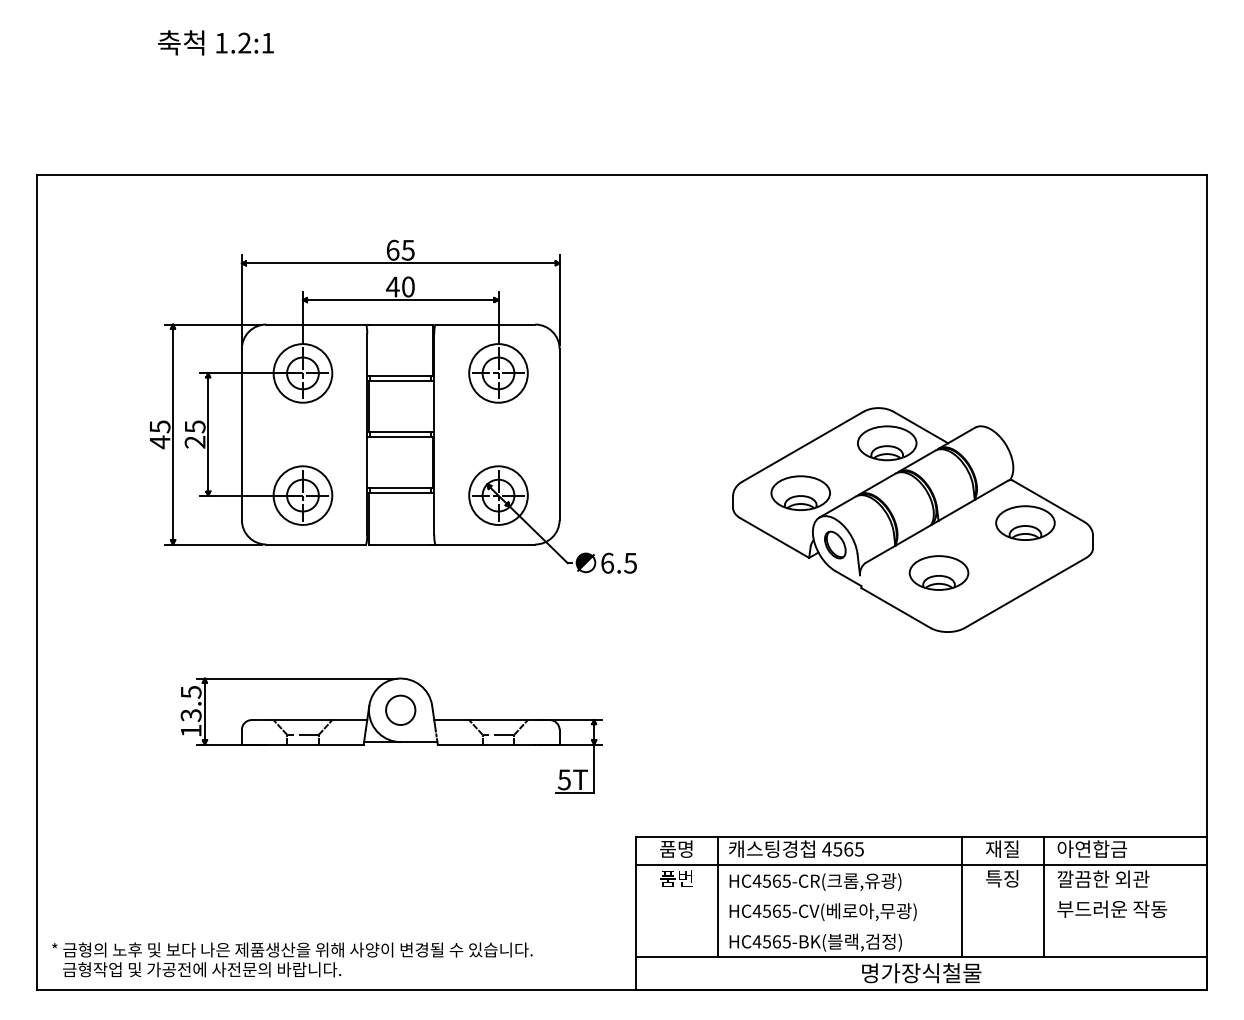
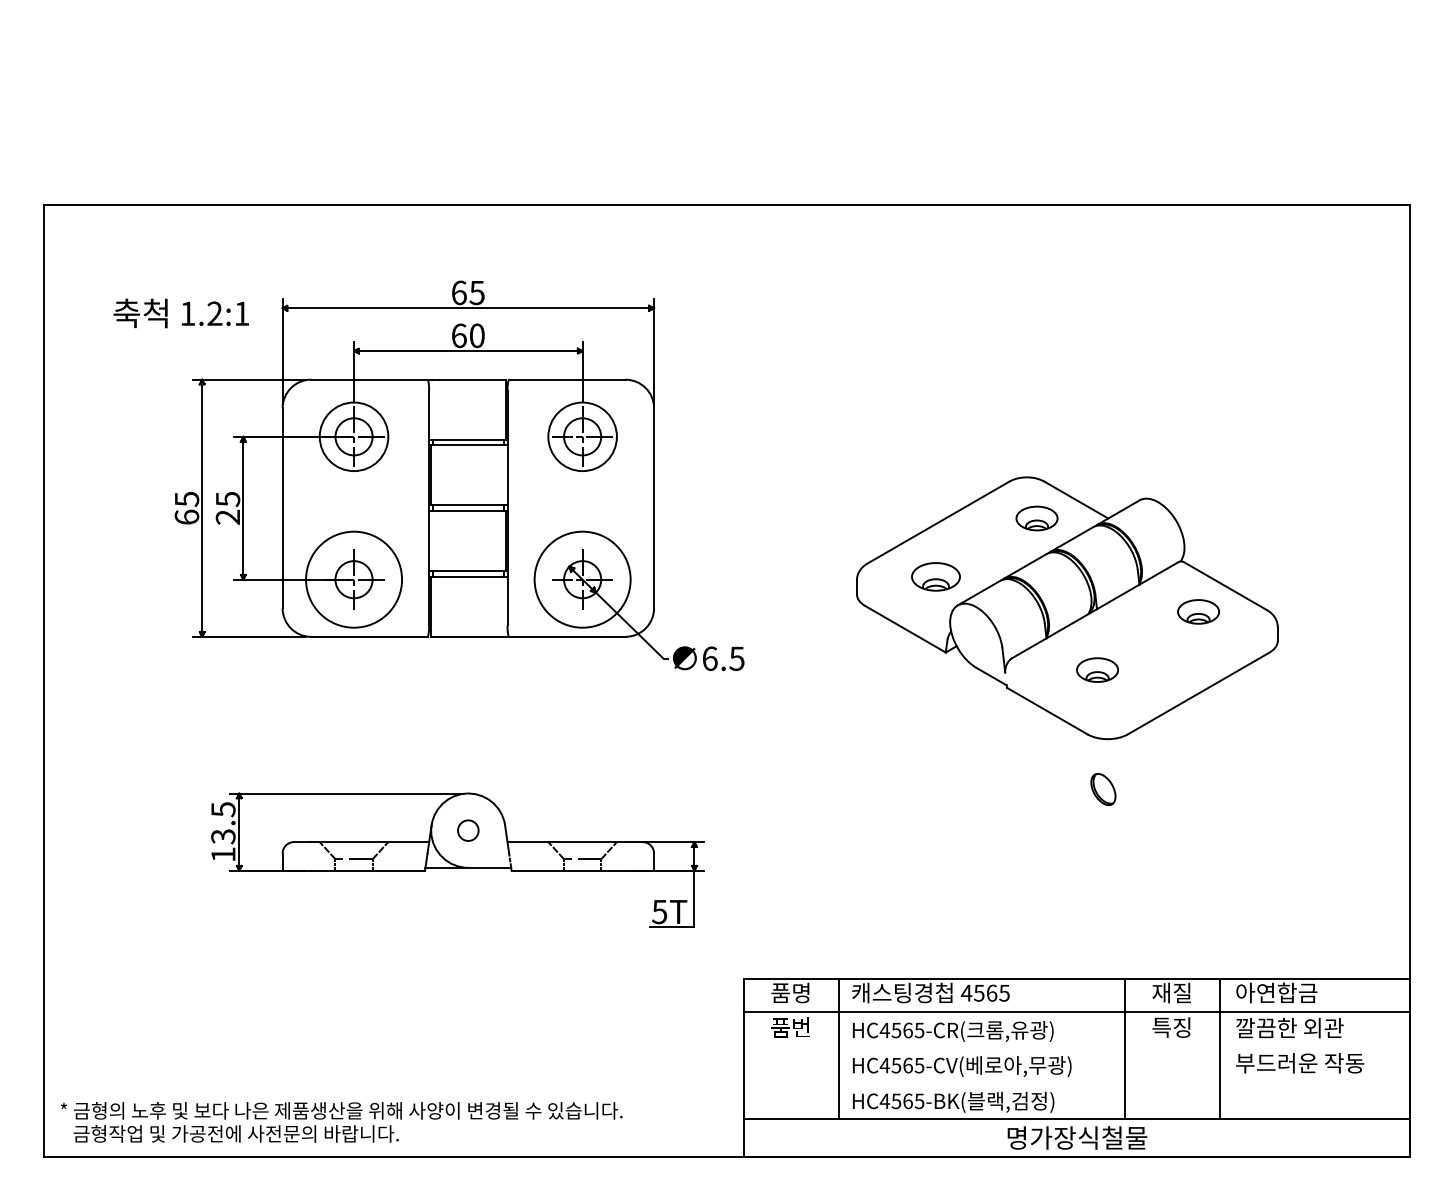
text: (215, 42) -> (180, 313), moved
text: (393, 286) -> (459, 335), 40 -> 60
text: (159, 442) -> (186, 517), 45 -> 65
part: (886, 443) -> (1036, 518), size x0.6
part: (800, 492) -> (935, 576), size x0.7
circle: (302, 495) -> (353, 579), size x1.4
circle: (498, 495) -> (582, 579), size x1.4
part: (1025, 522) -> (1198, 611), size x0.6
part: (835, 545) -> (1103, 789), moved
part: (938, 572) -> (1097, 669), size x0.6
circle: (400, 710) -> (468, 830), size x0.6

